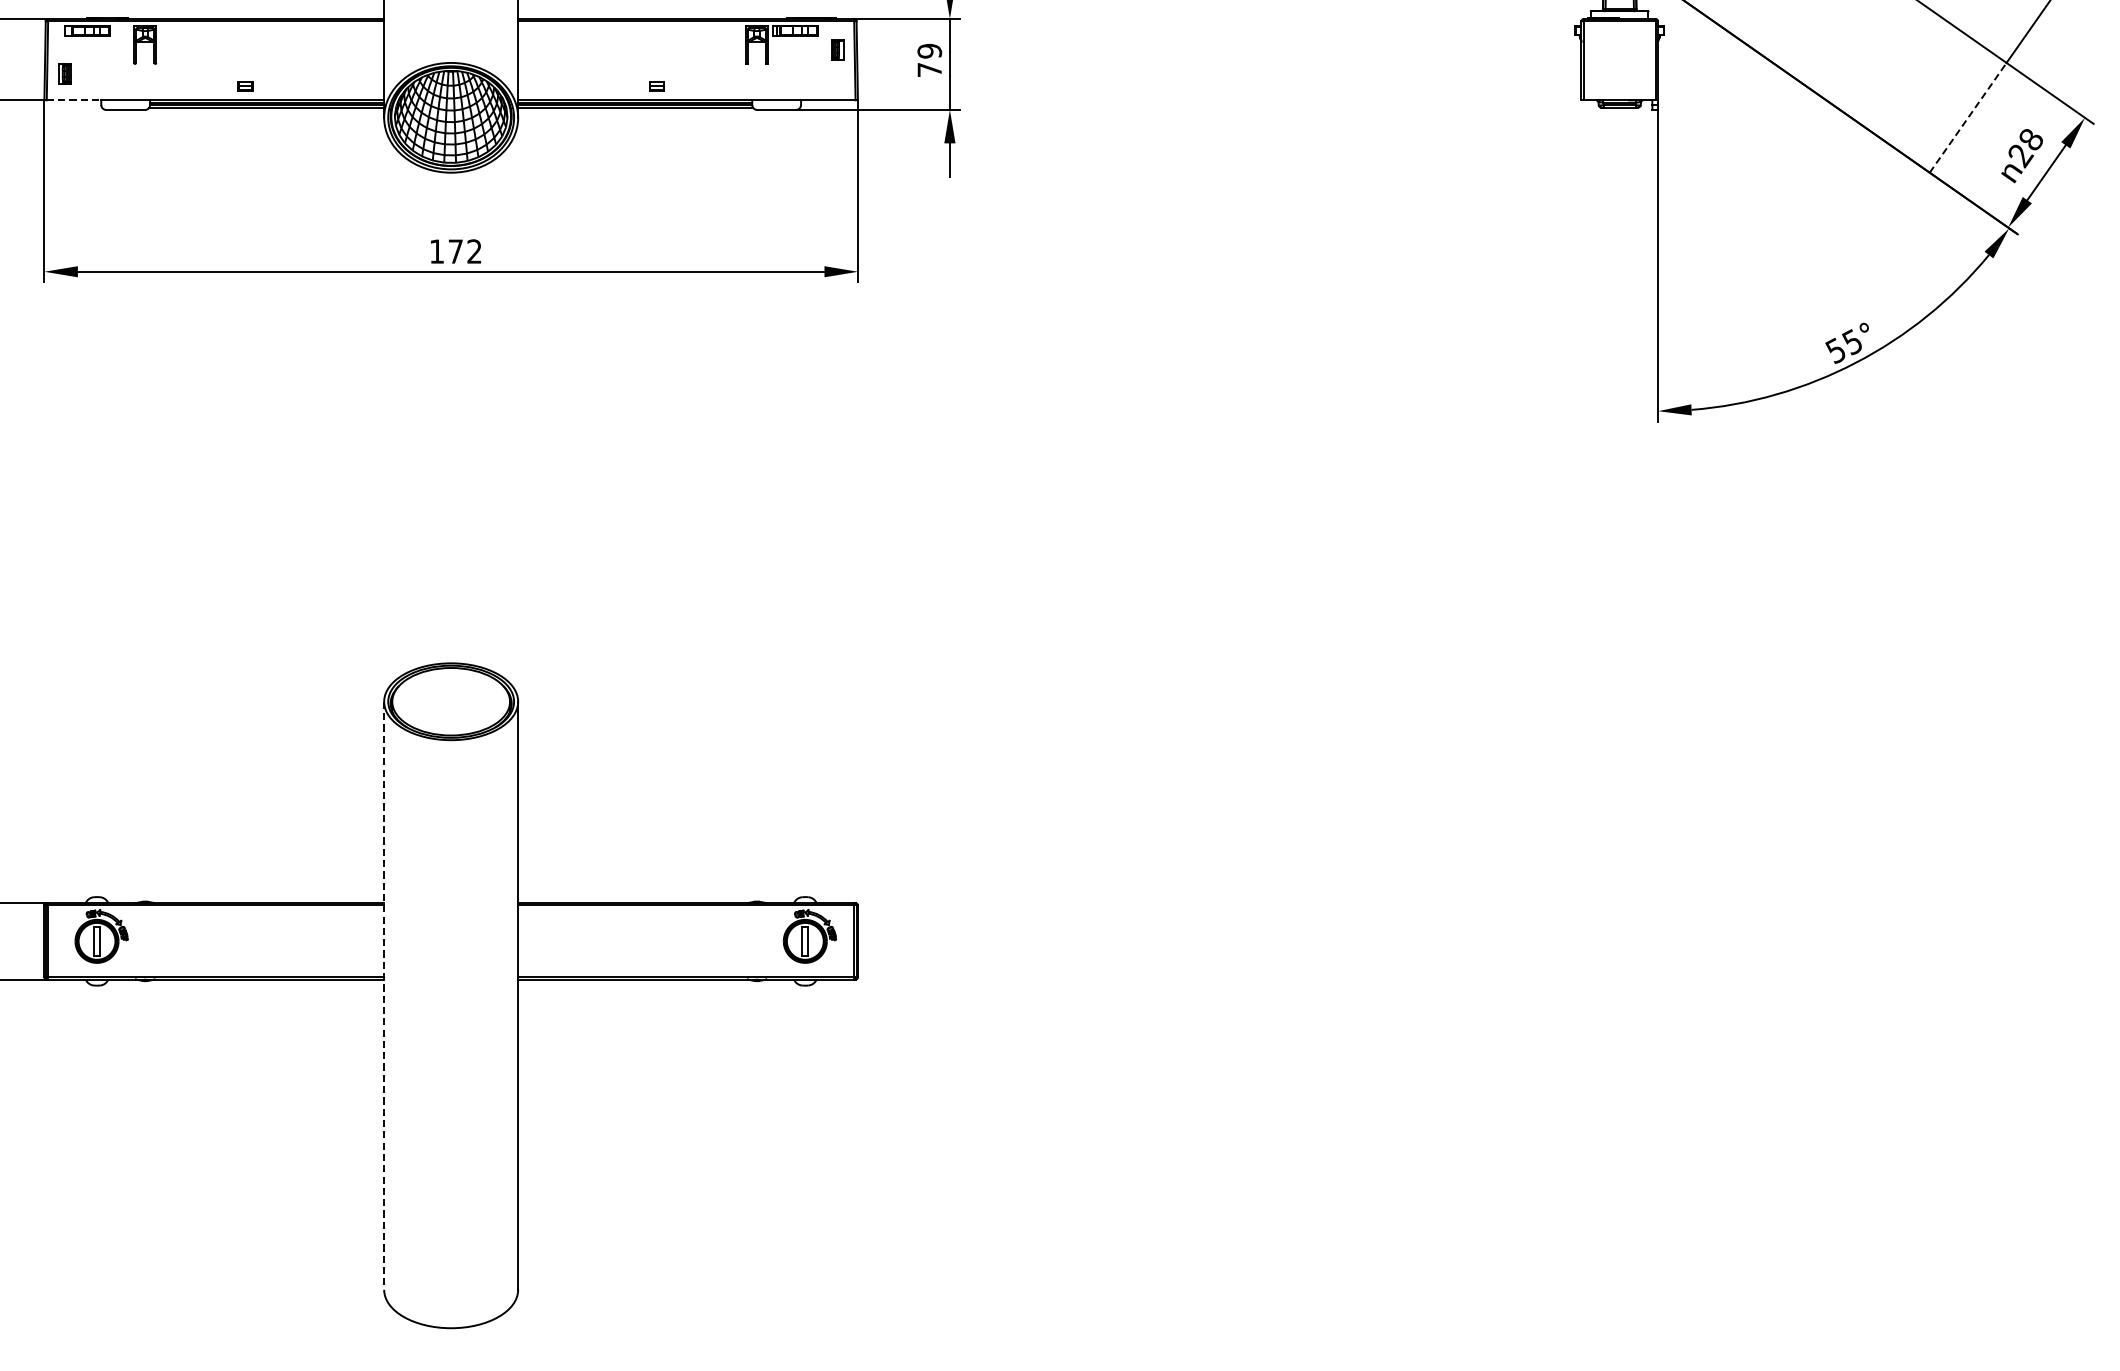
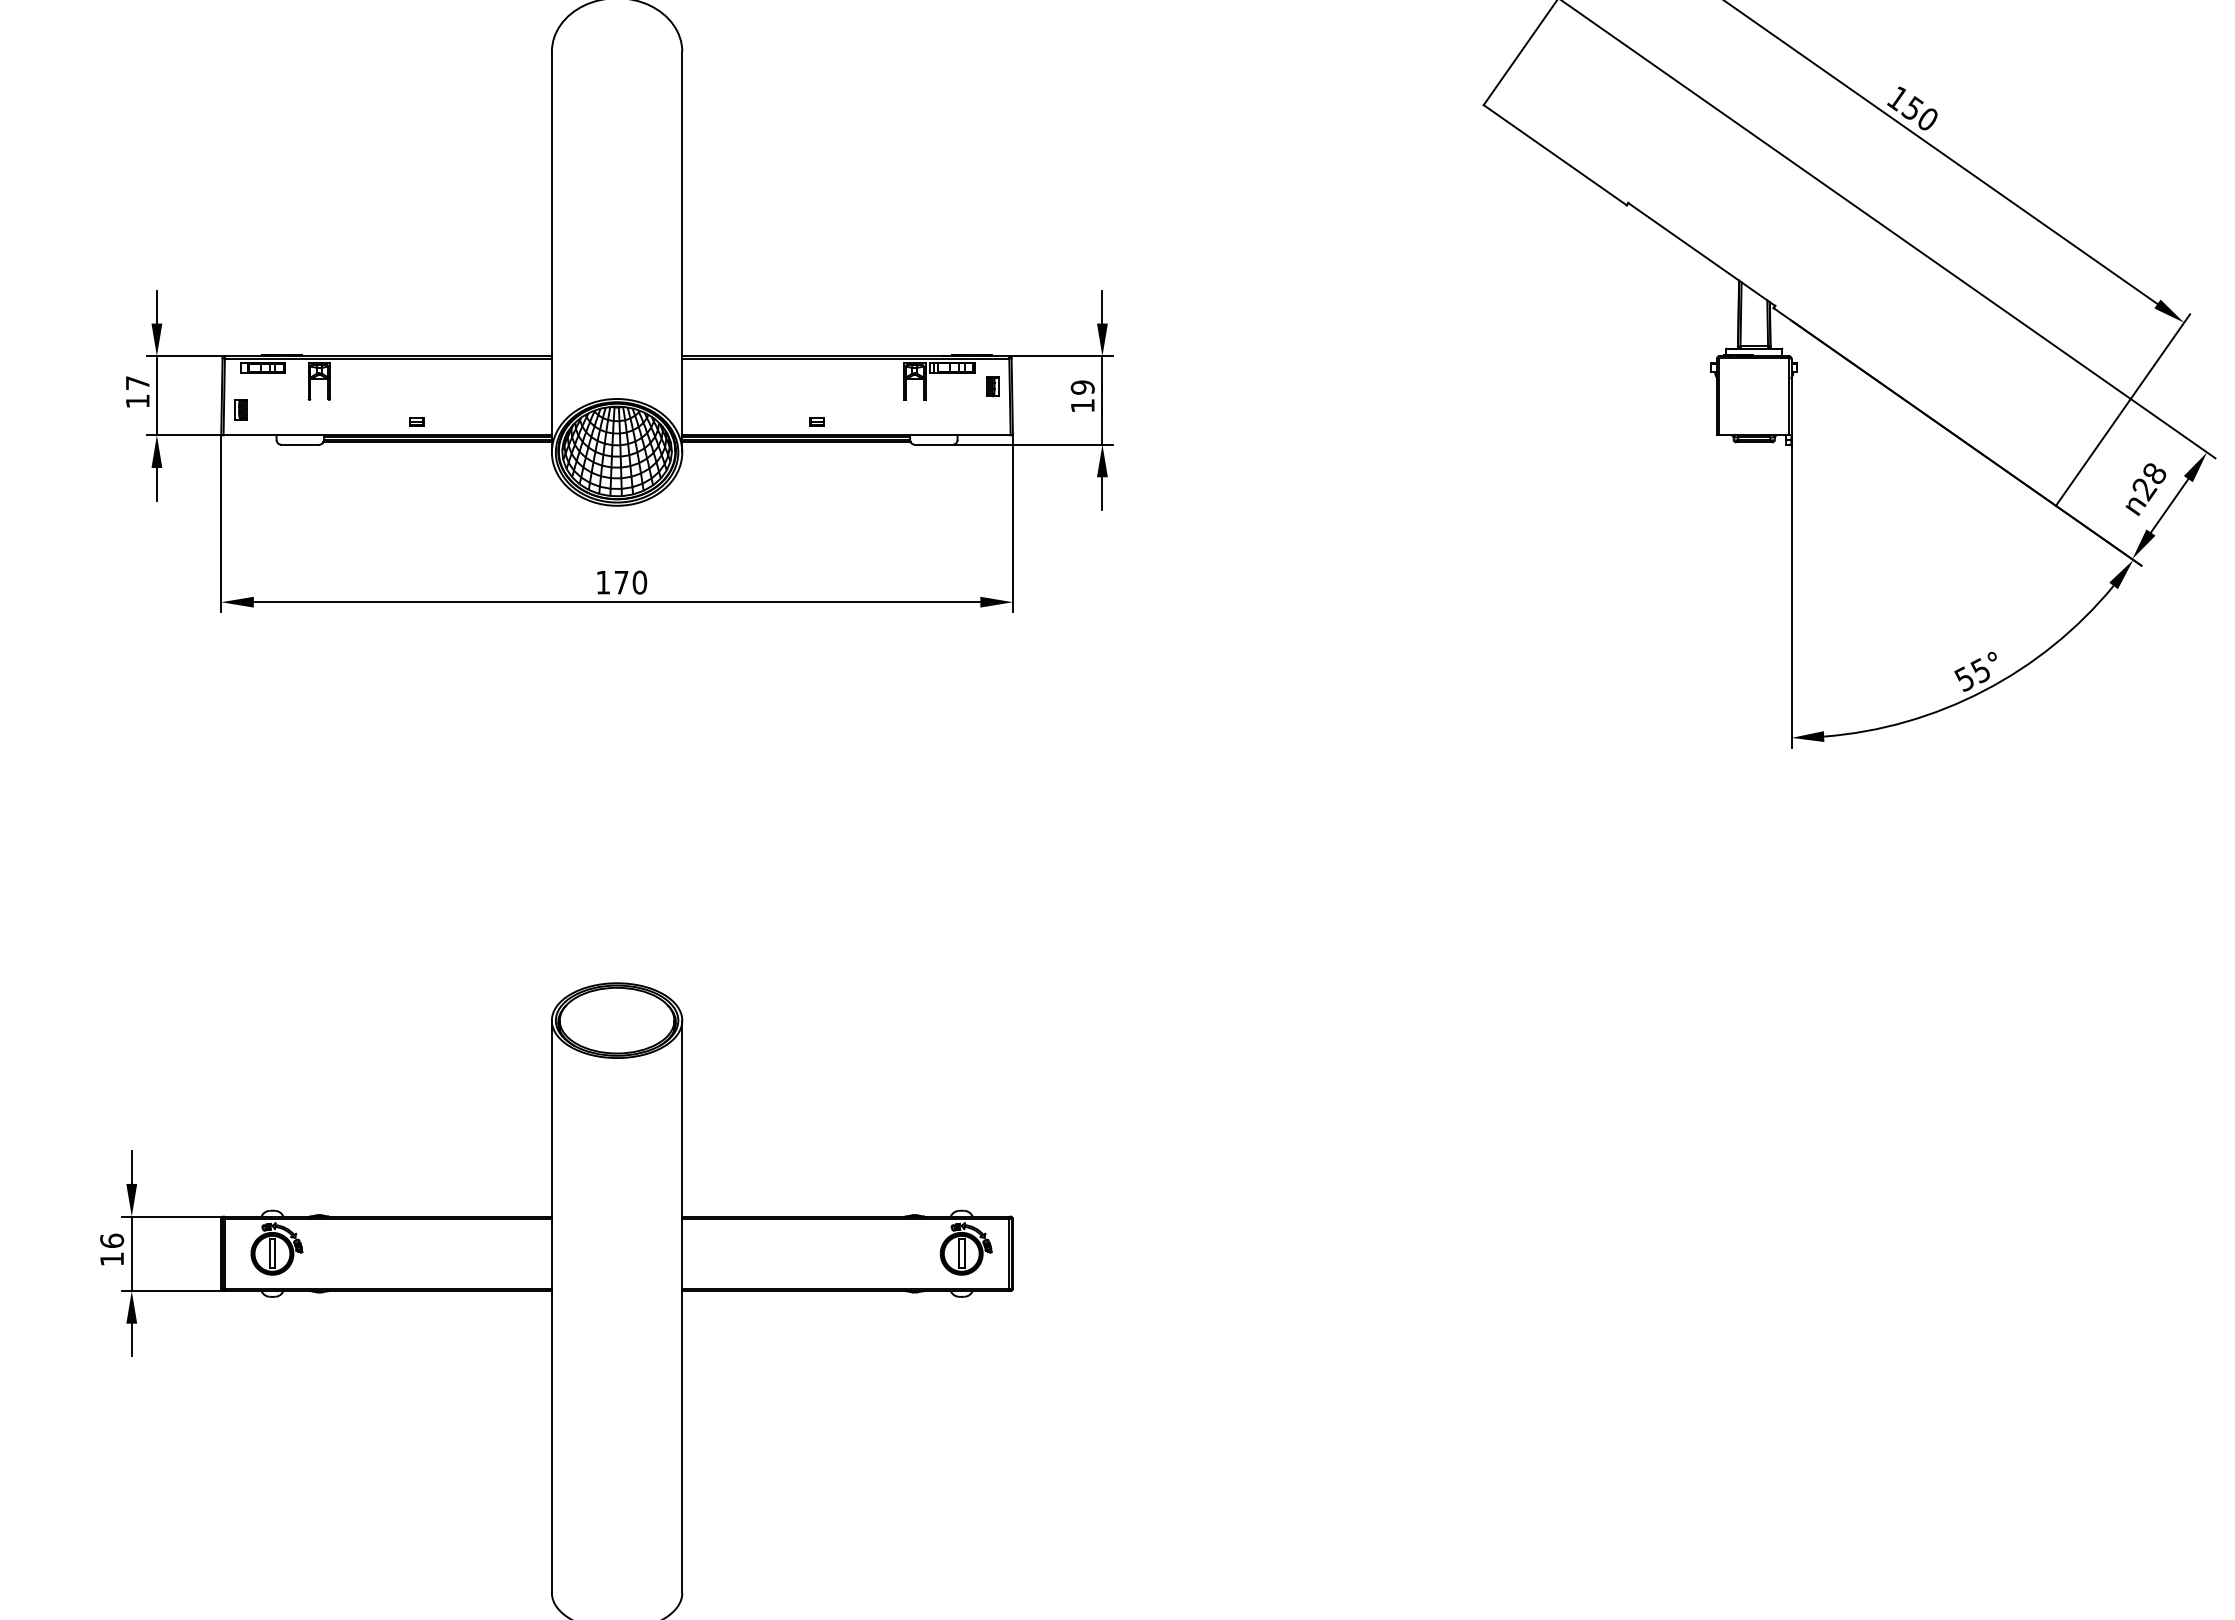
text: (929, 69) -> (1082, 405), 79 -> 19
line: (74, 100) -> (250, 435), dashed -> solid
line: (1968, 117) -> (2093, 452), dashed -> solid
text: (474, 251) -> (639, 582), 172 -> 170
line: (383, 996) -> (551, 1307), dashed -> solid

